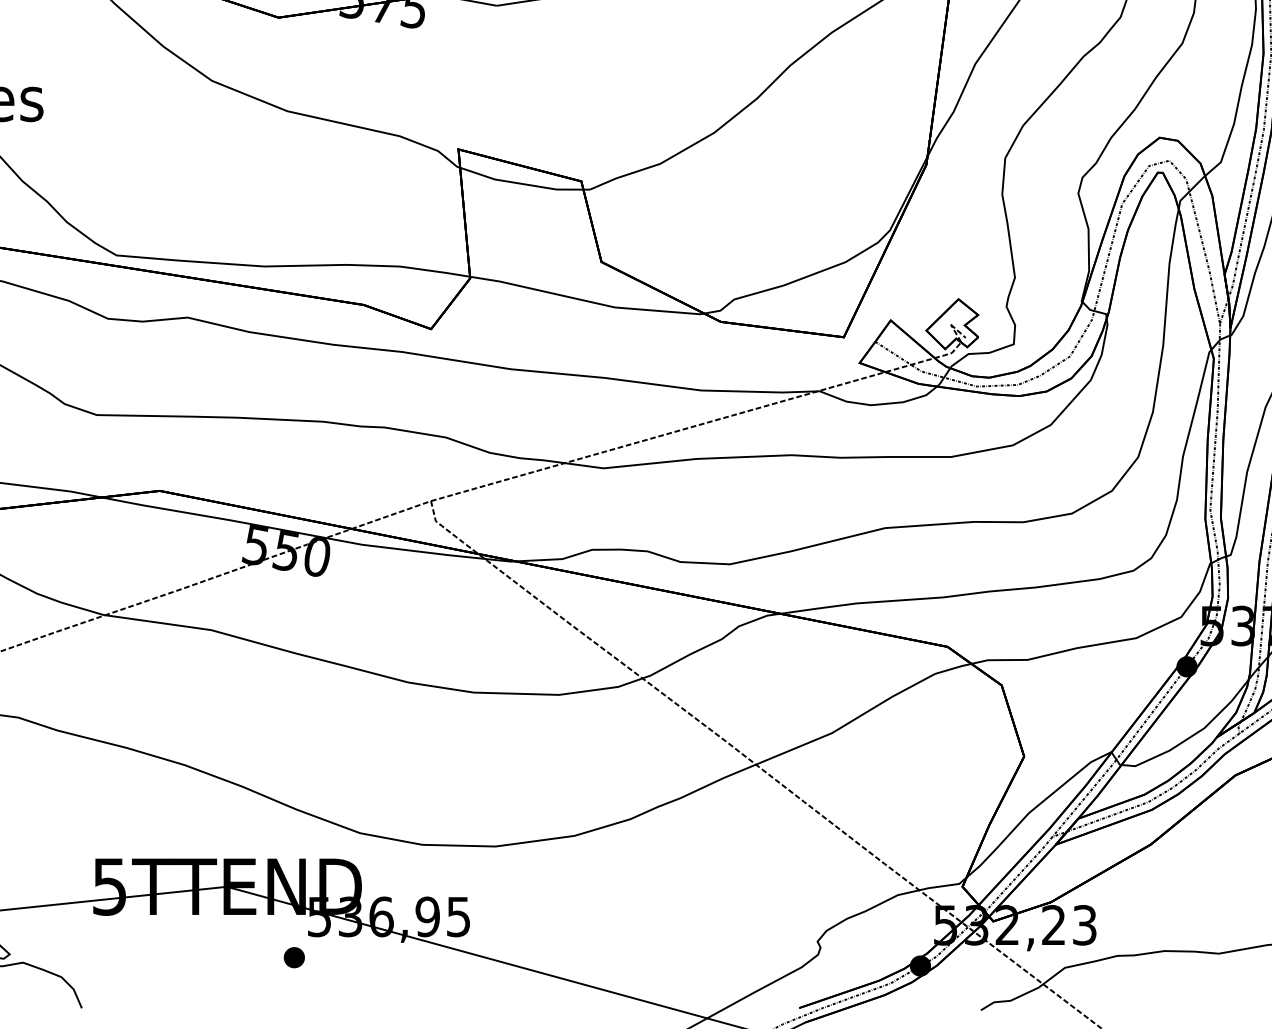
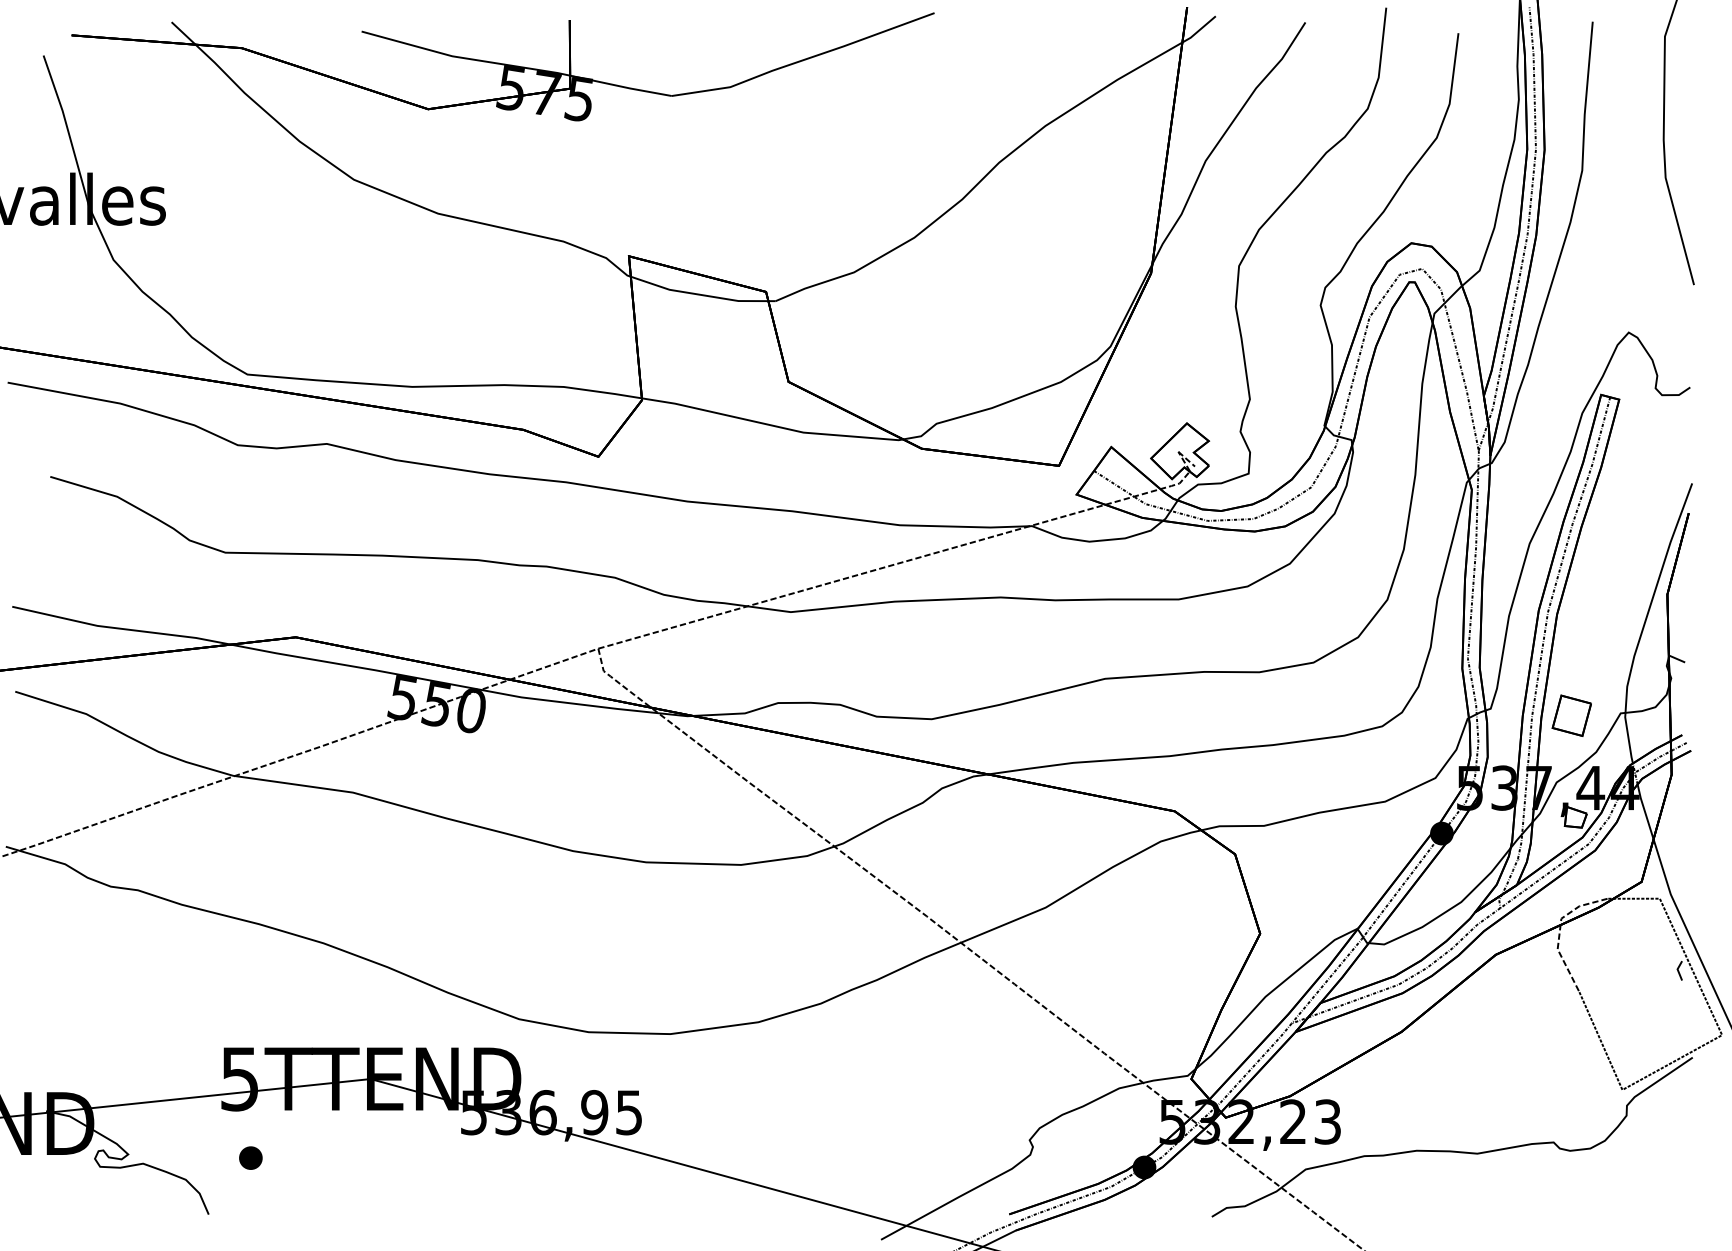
part: (294, 957) -> (250, 1157), moved

